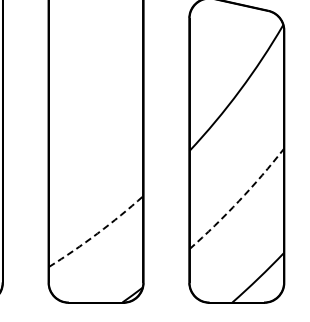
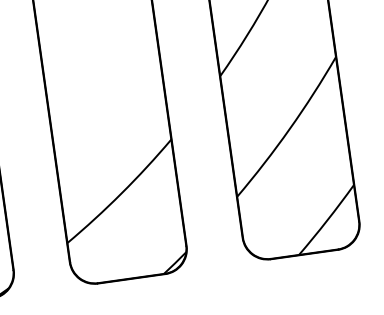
arc: (239, 201) -> (290, 129), dashed -> solid
arc: (97, 233) -> (121, 193), dashed -> solid

